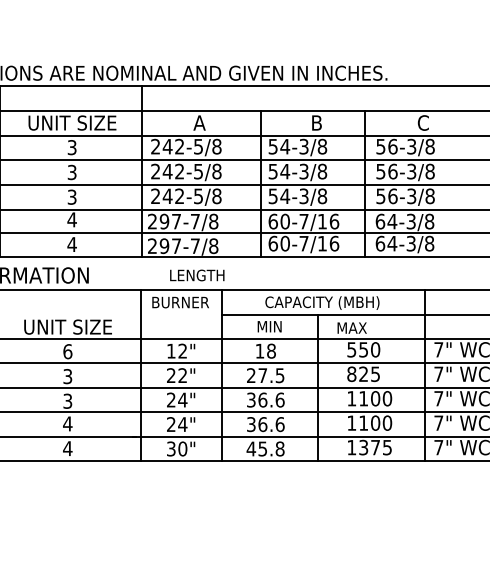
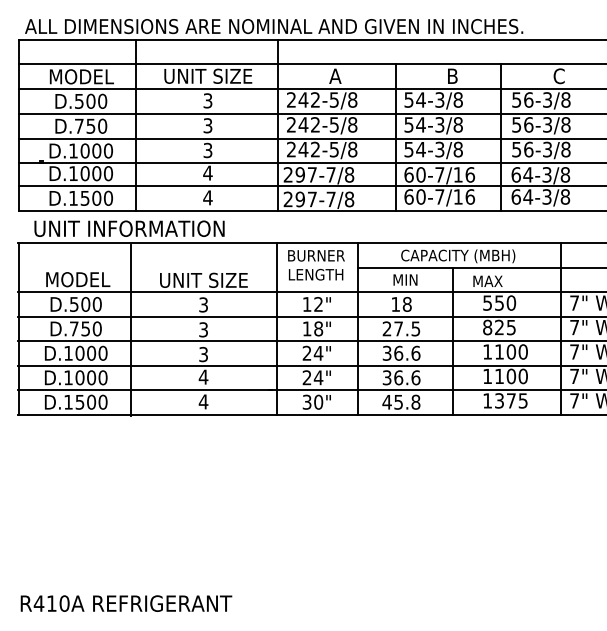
text: (197, 275) -> (316, 274), moved
text: (67, 351) -> (203, 304), 6 -> 3
text: (176, 375) -> (312, 328), 22" -> 18"

